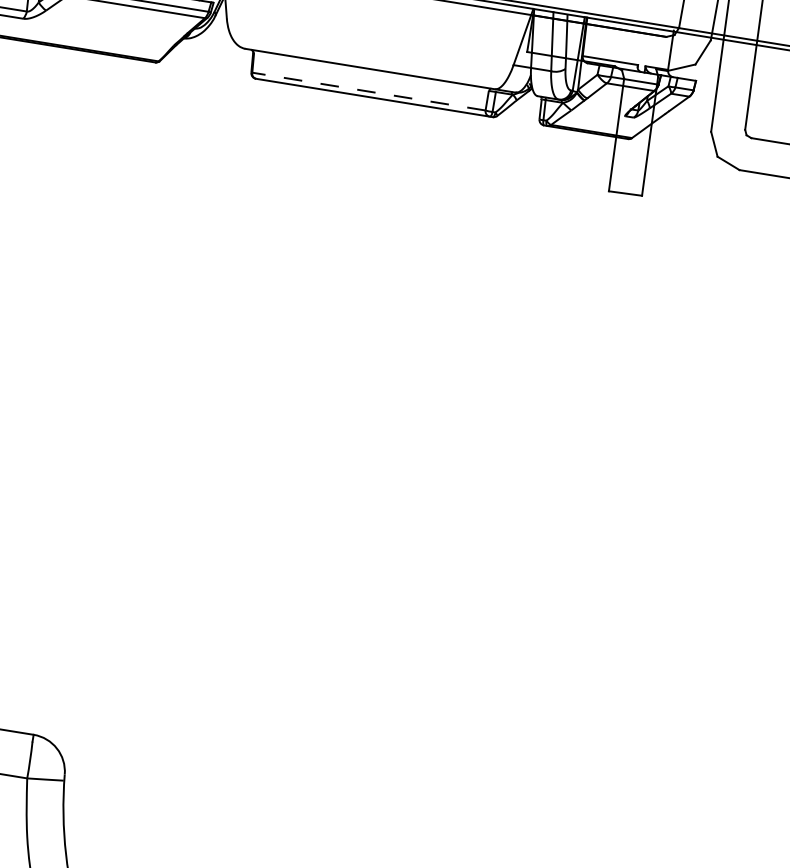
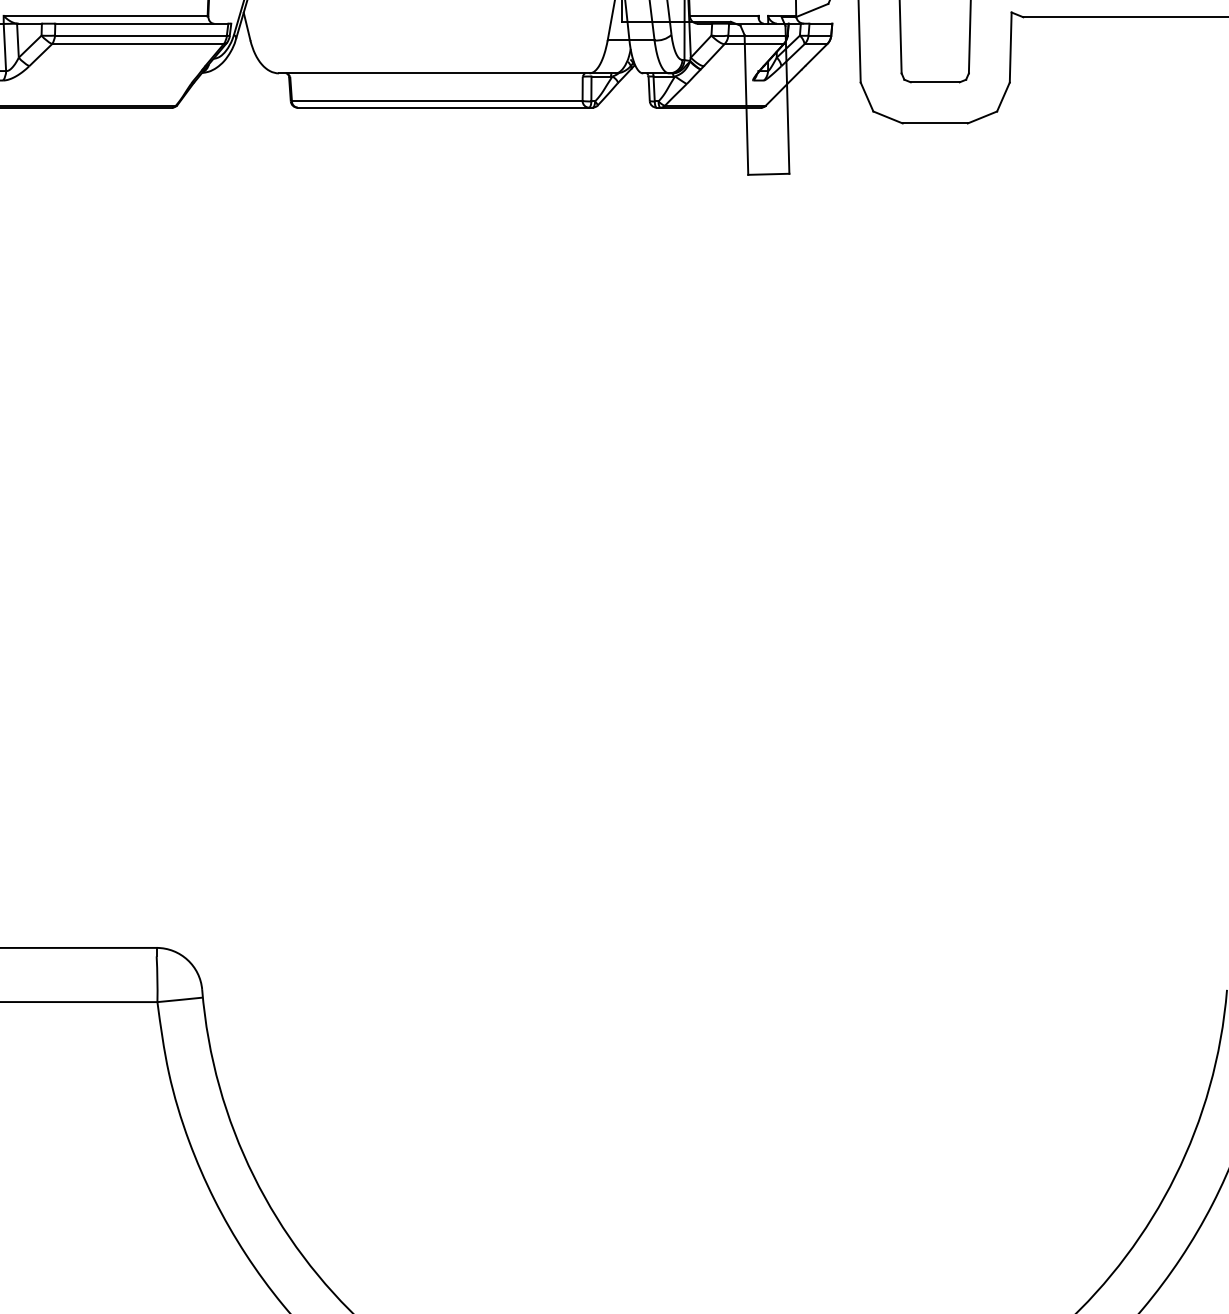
line: (368, 91) -> (436, 101), dashed -> solid

